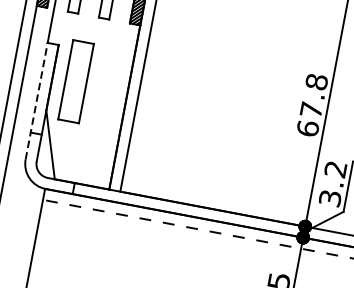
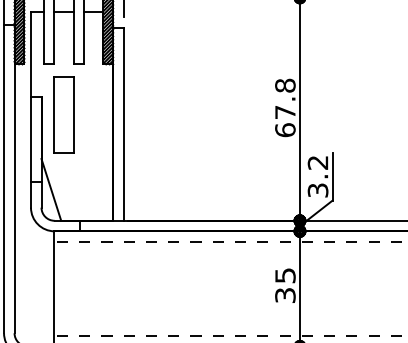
part: (75, 80) -> (63, 114), moved
line: (37, 101) -> (31, 152), dashed -> solid

